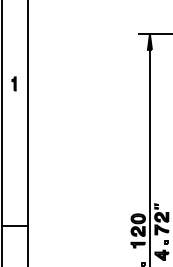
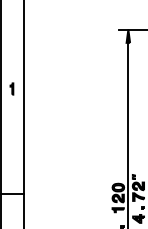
part: (13, 83) -> (11, 88), moved

